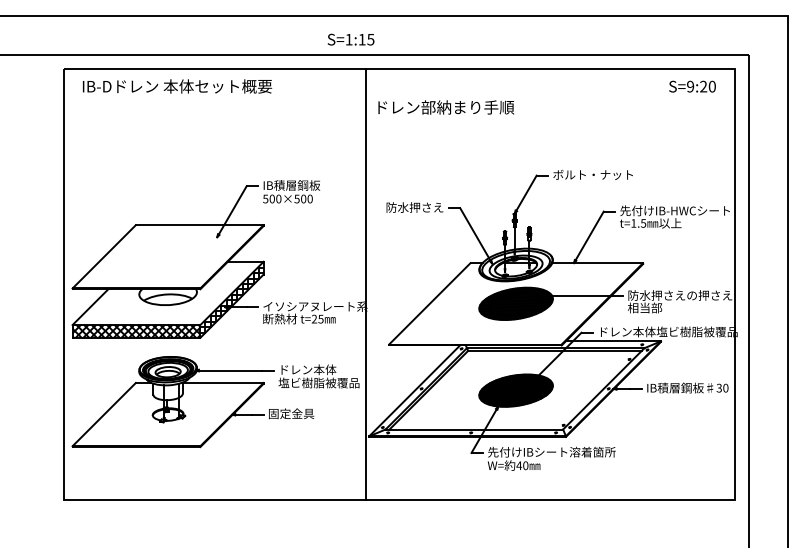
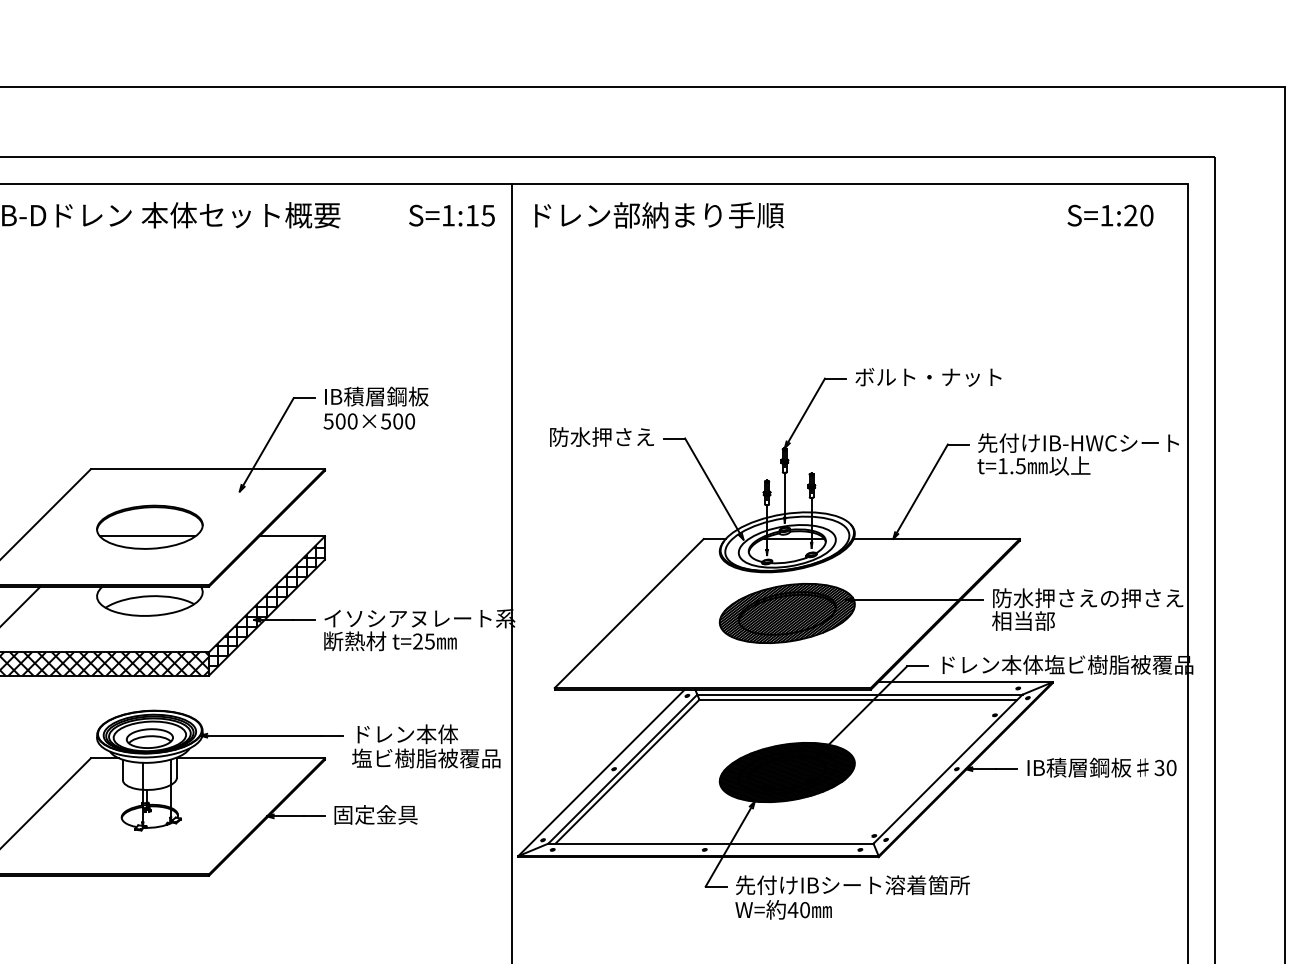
text: (350, 39) -> (450, 215), moved
text: (690, 86) -> (1106, 215), S=9:20 -> S=1:20
text: (445, 107) -> (658, 215), moved
part: (167, 256) -> (148, 526), added

